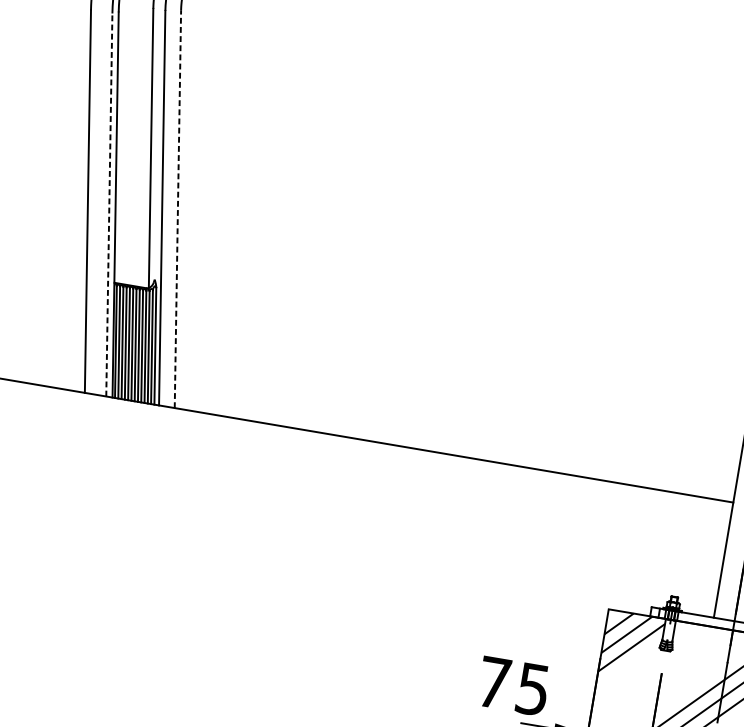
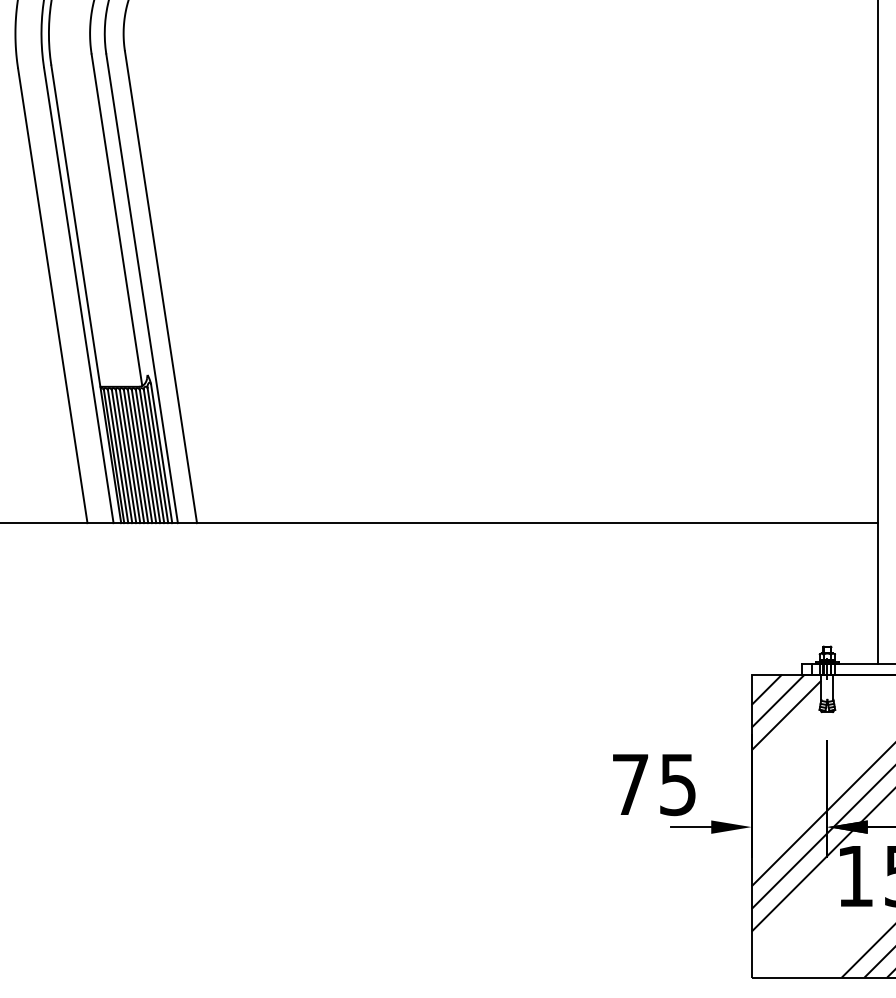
line: (109, 204) -> (78, 295), dashed -> solid
line: (178, 209) -> (161, 287), dashed -> solid

